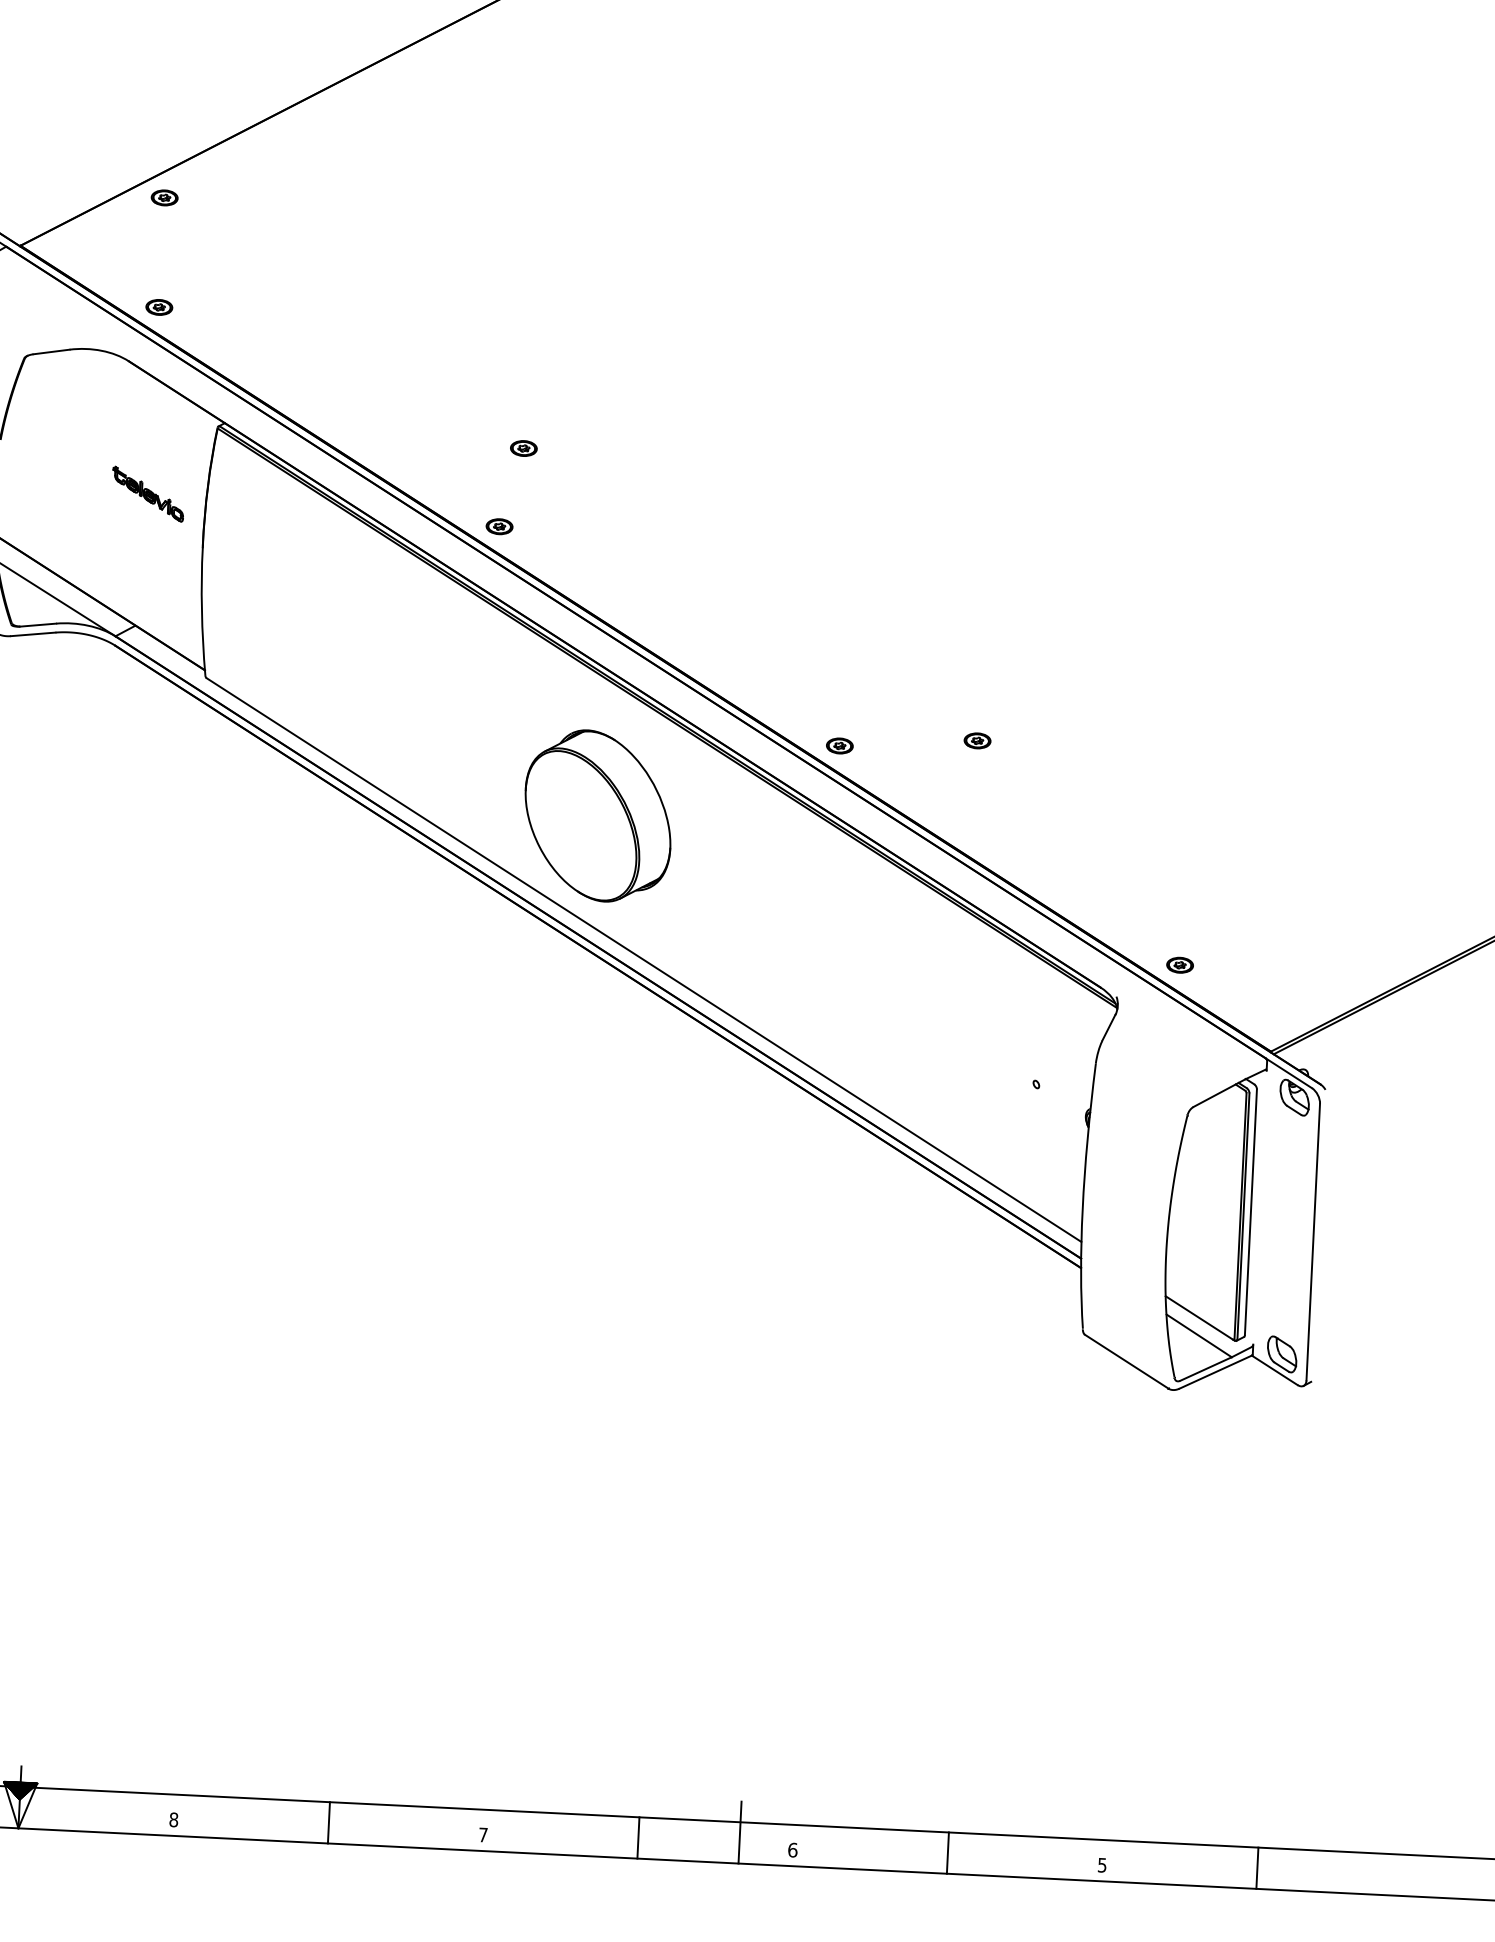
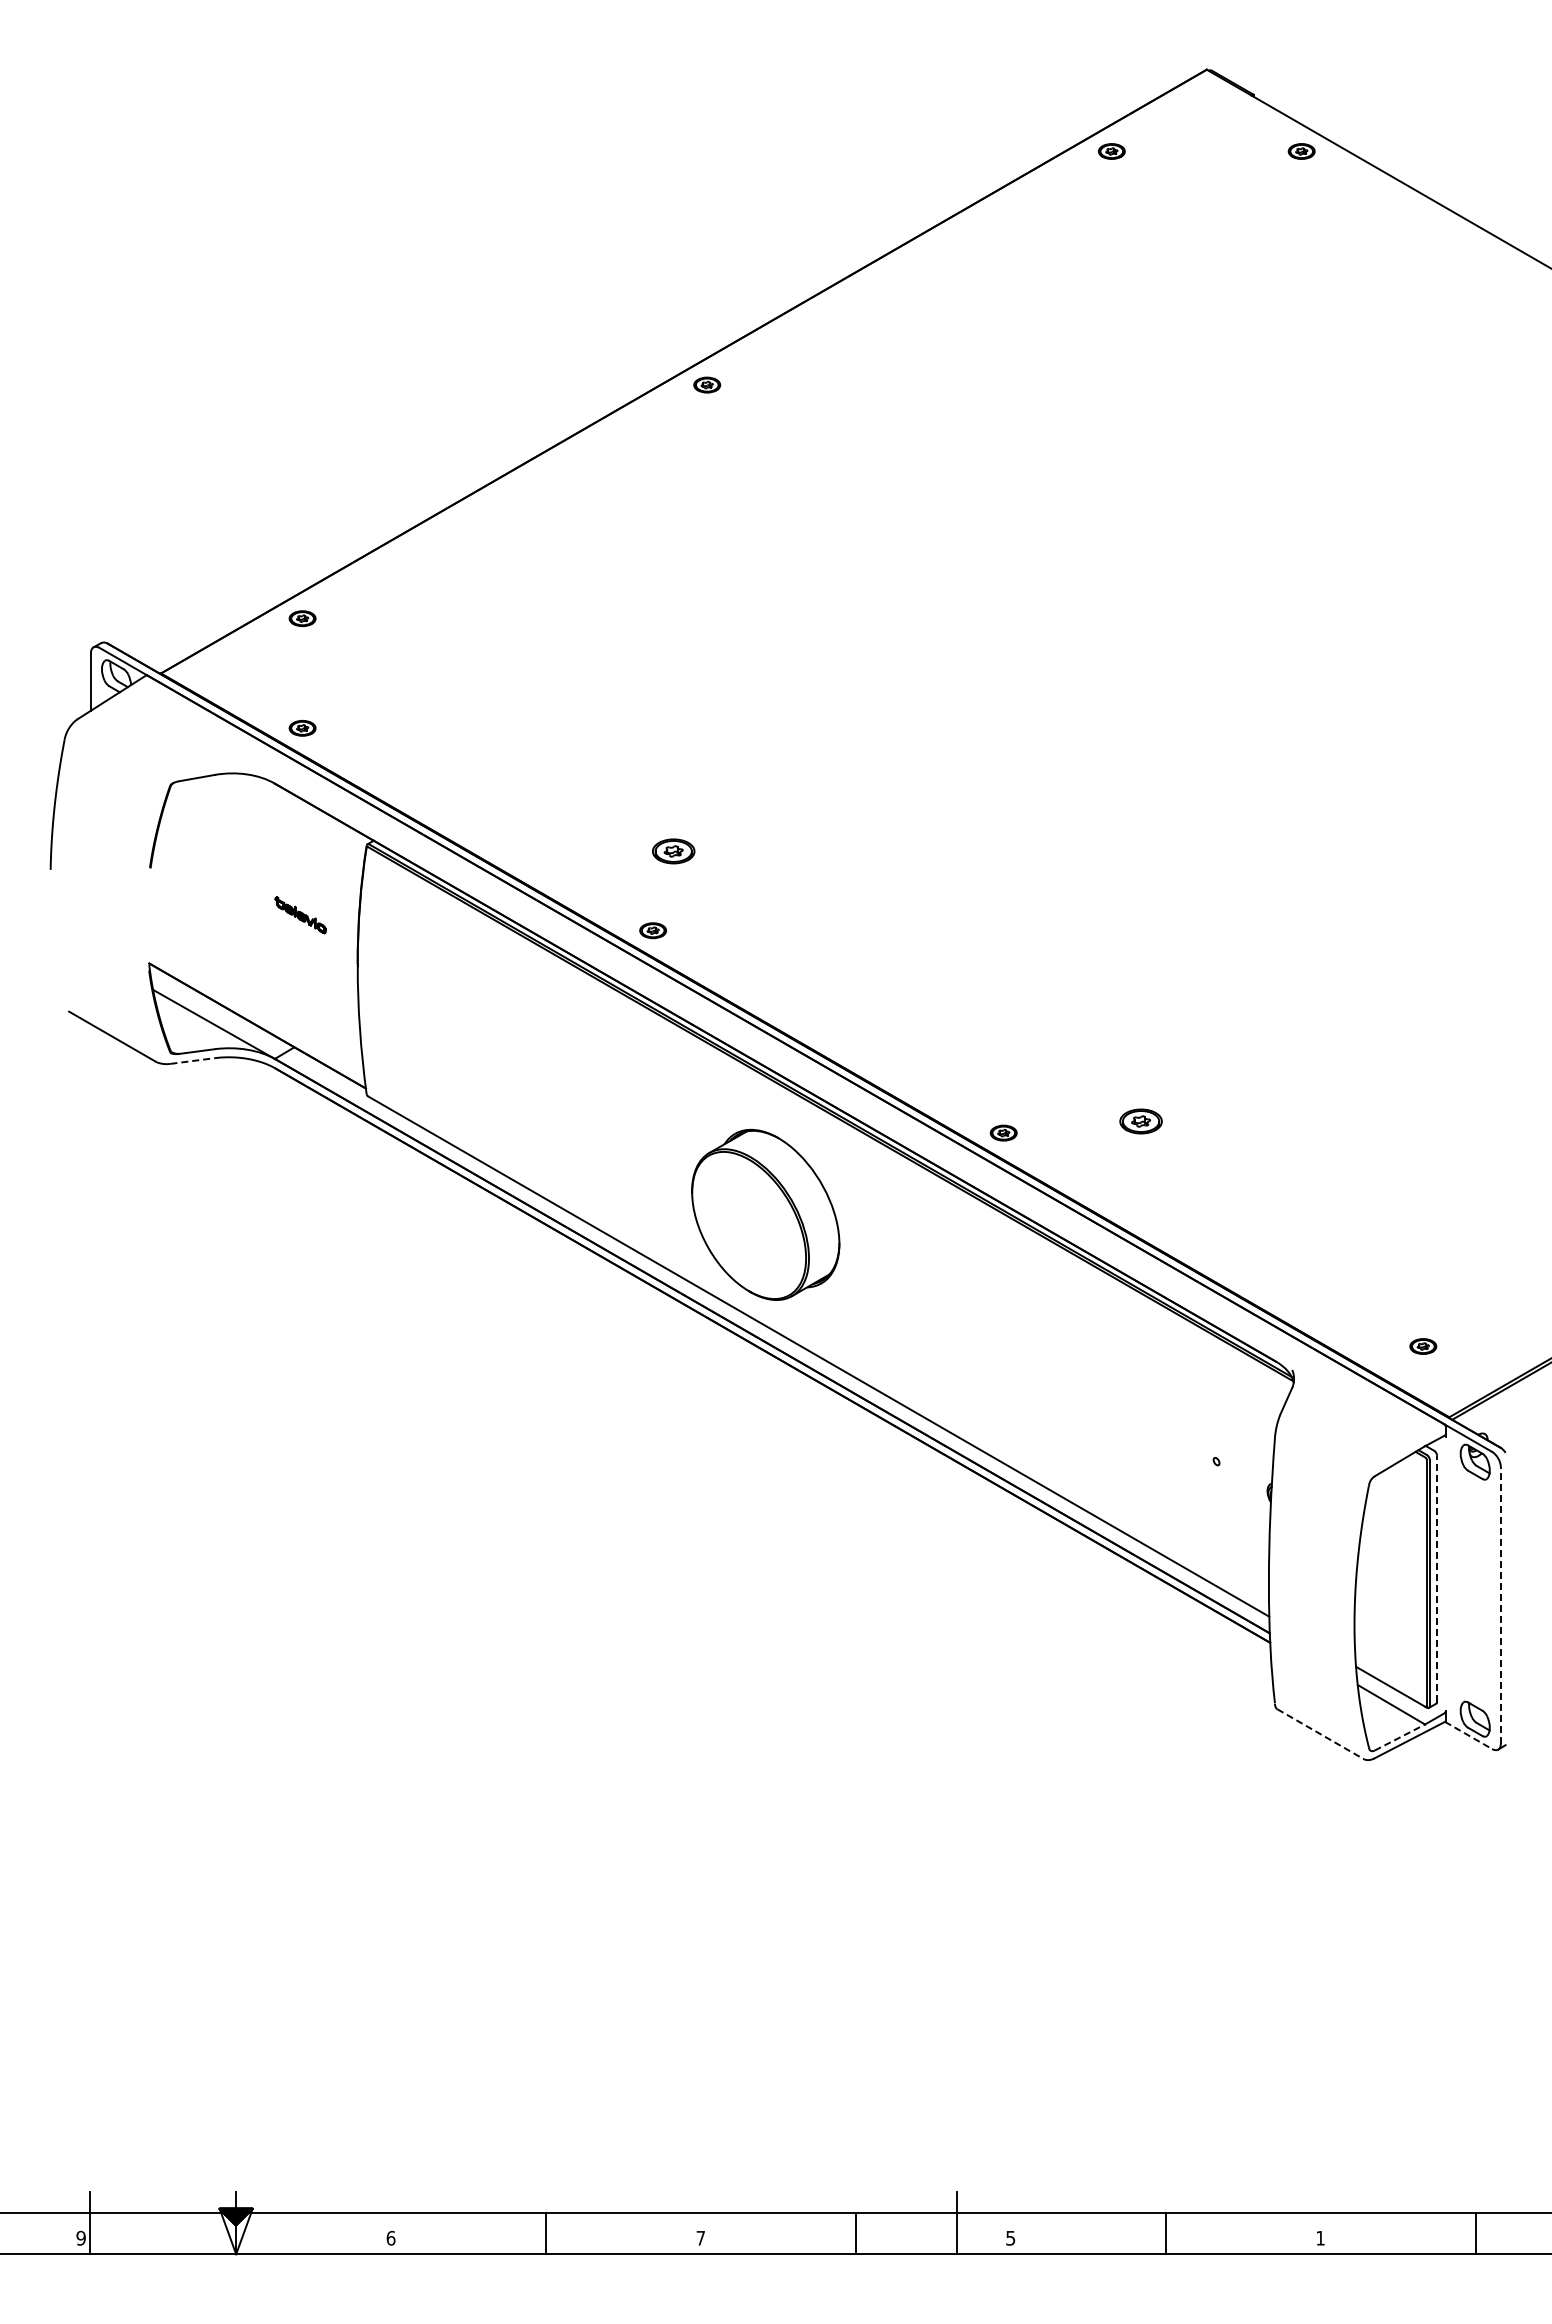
part: (523, 448) -> (673, 851), size x1.6
part: (148, 493) -> (300, 914), size x0.7
line: (34, 633) -> (193, 1060), solid -> dashed
part: (977, 740) -> (1140, 1120), size x1.6
part: (1180, 965) -> (1423, 1346), moved
line: (1251, 1212) -> (1437, 1578), solid -> dashed
line: (1312, 1241) -> (1500, 1604), solid -> dashed
line: (1126, 1362) -> (1320, 1734), solid -> dashed
line: (1206, 1369) -> (1400, 1737), solid -> dashed
line: (1274, 1370) -> (1468, 1735), solid -> dashed
text: (173, 1819) -> (390, 2237), 8 -> 6
text: (792, 1849) -> (1010, 2237), 6 -> 5
text: (1102, 1865) -> (1320, 2238), 5 -> 1

